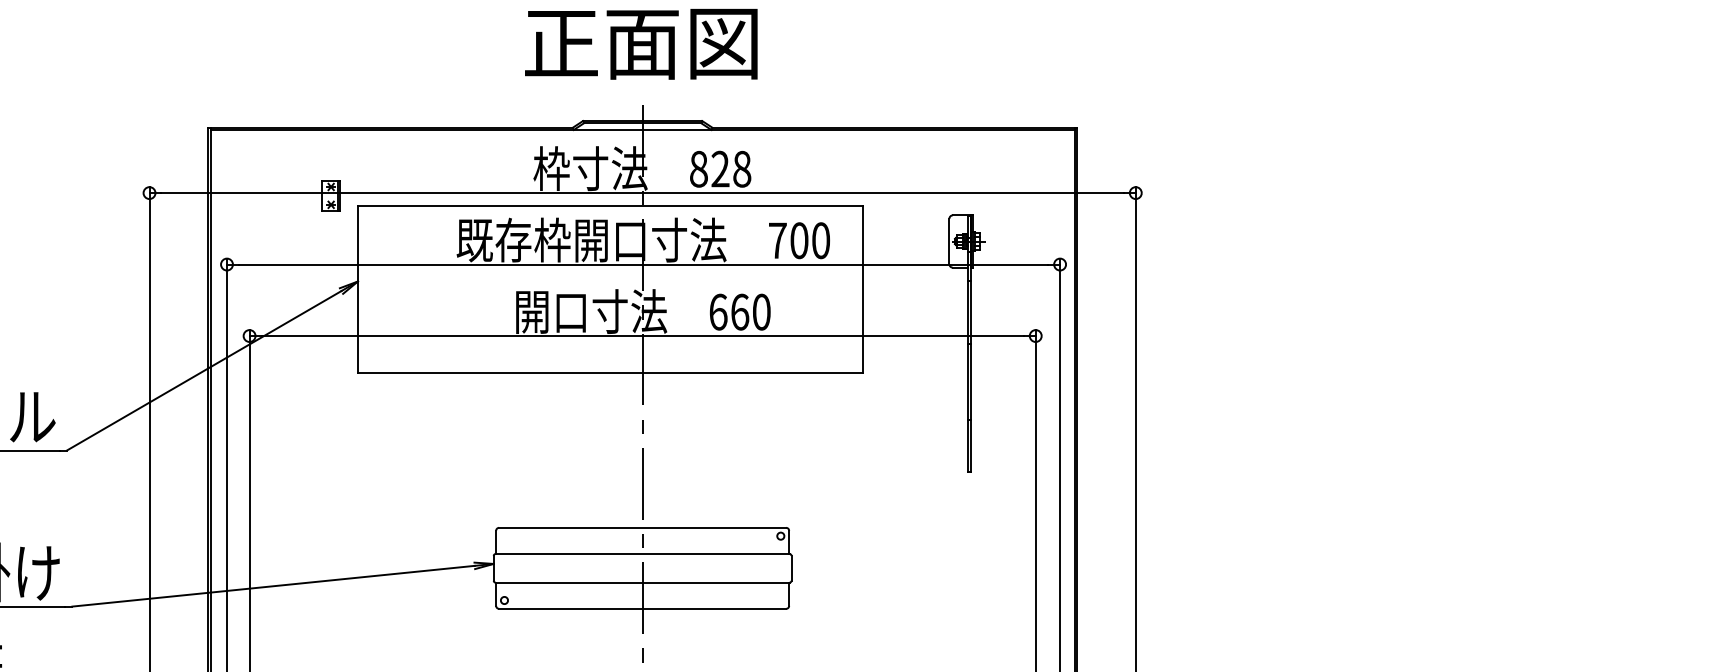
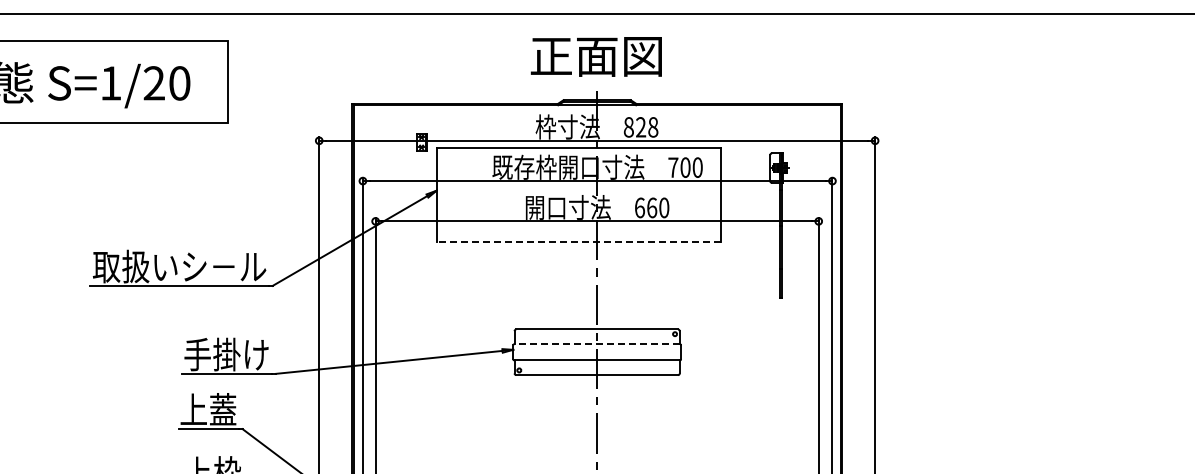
line: (609, 373) -> (578, 242), solid -> dashed
line: (643, 554) -> (597, 344), solid -> dashed

